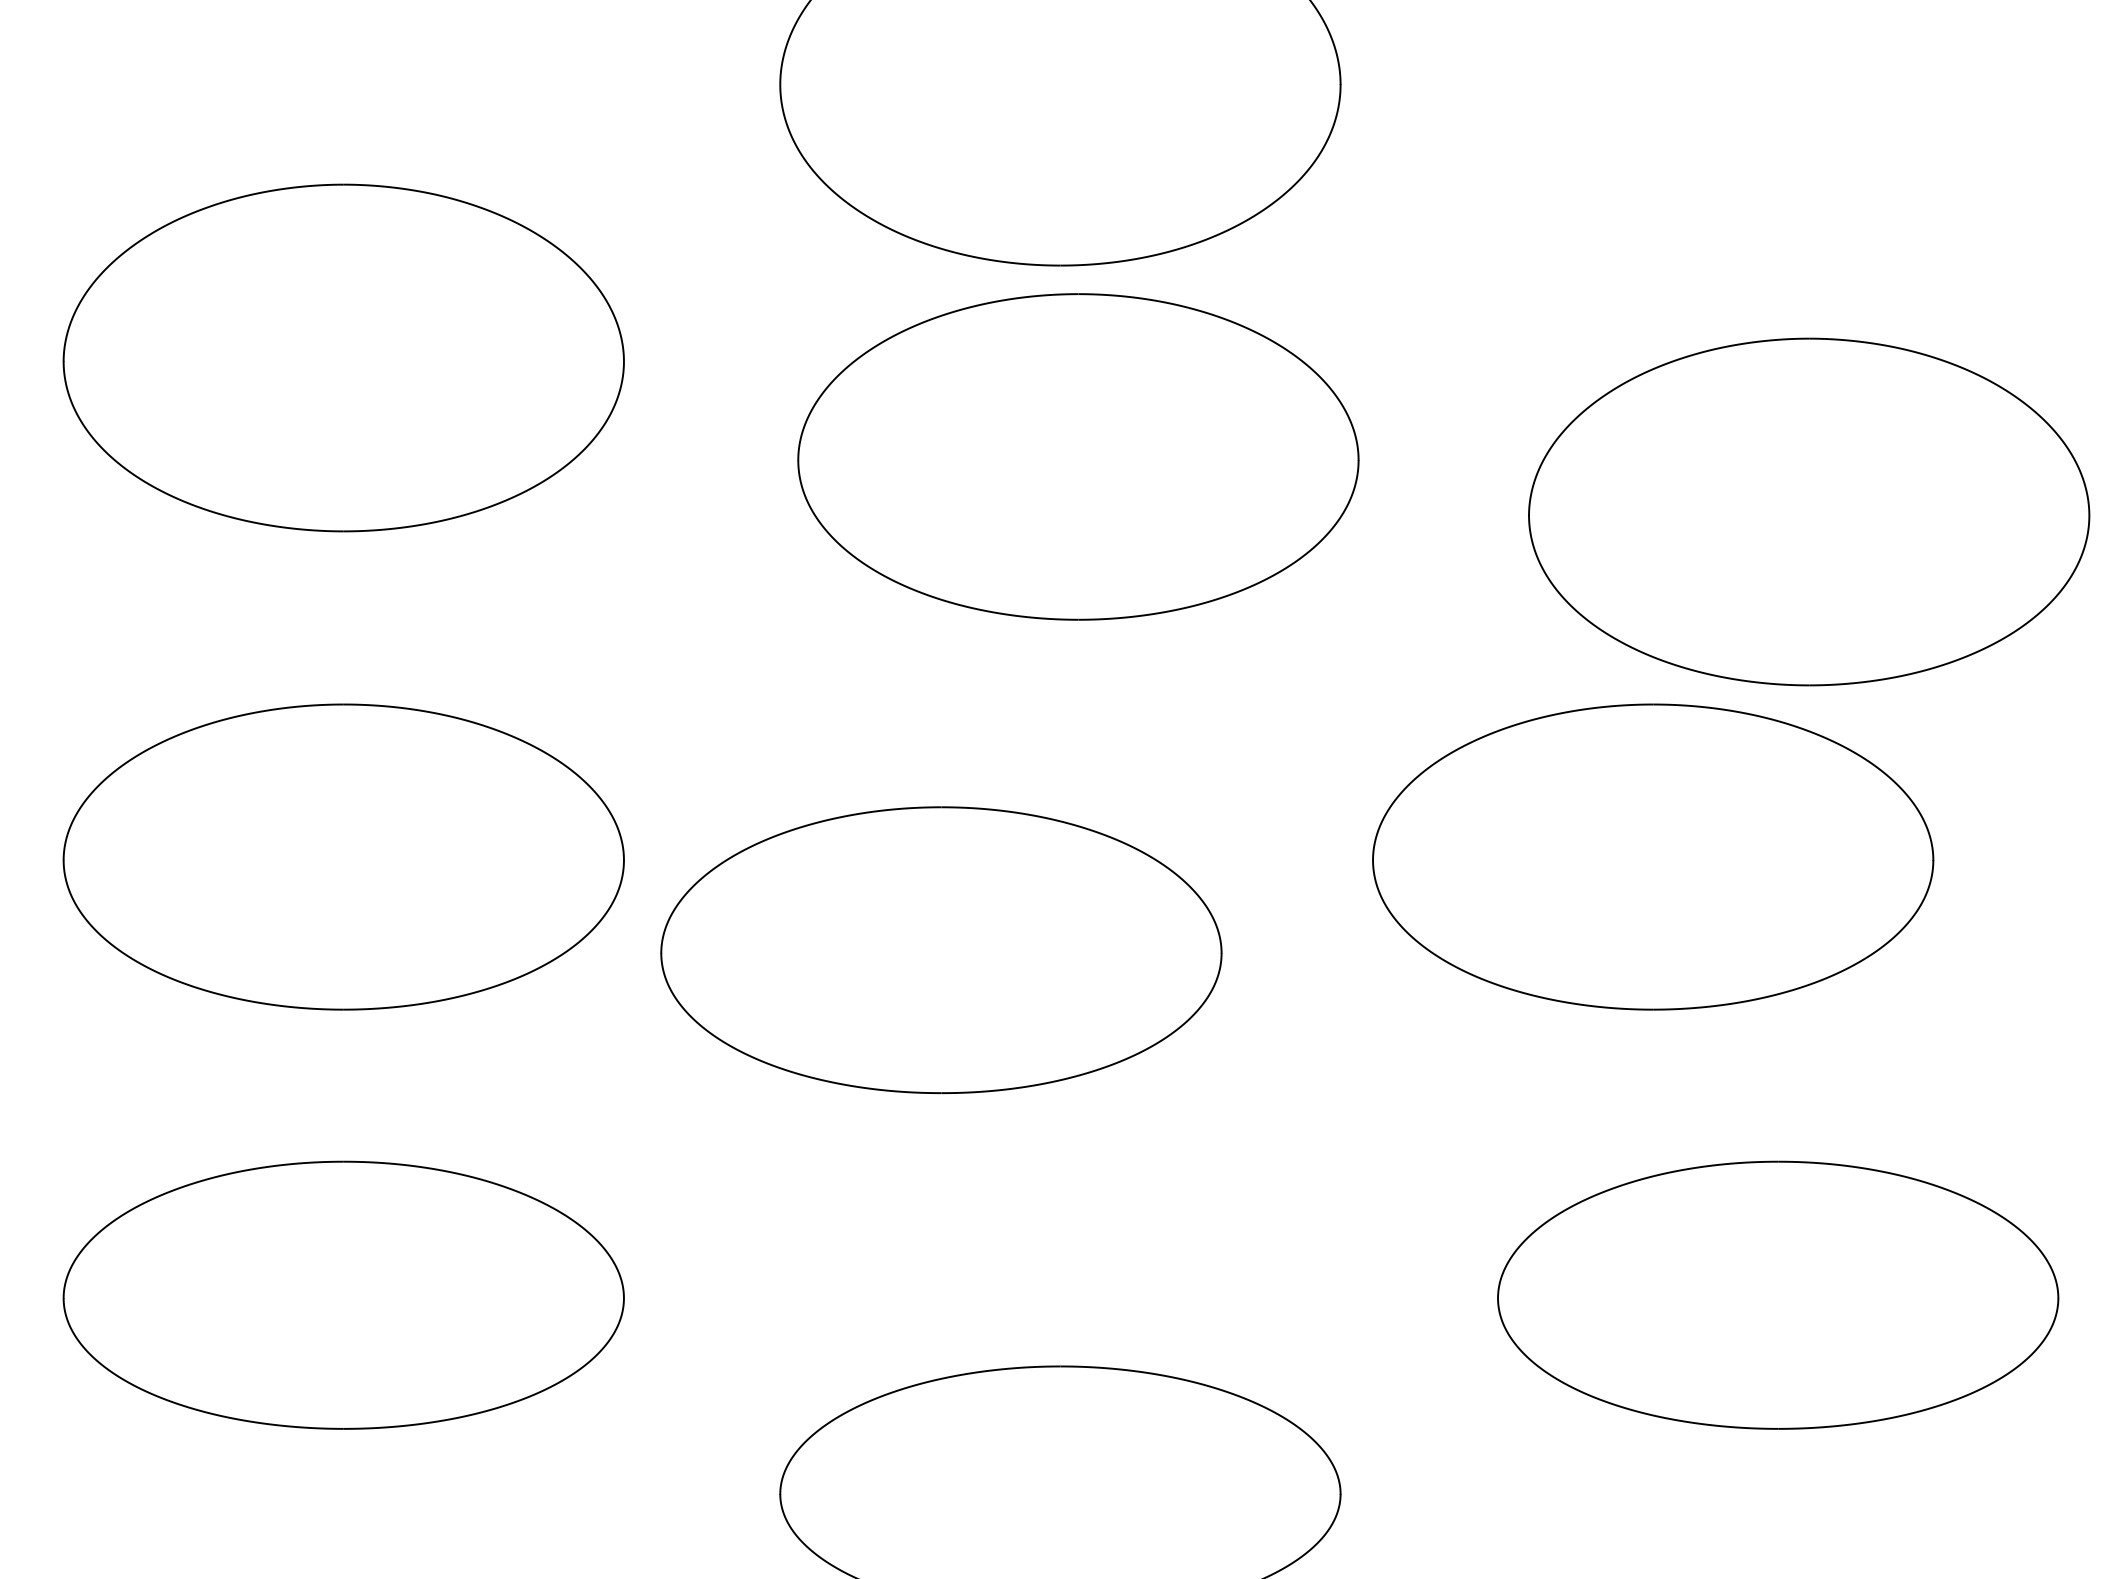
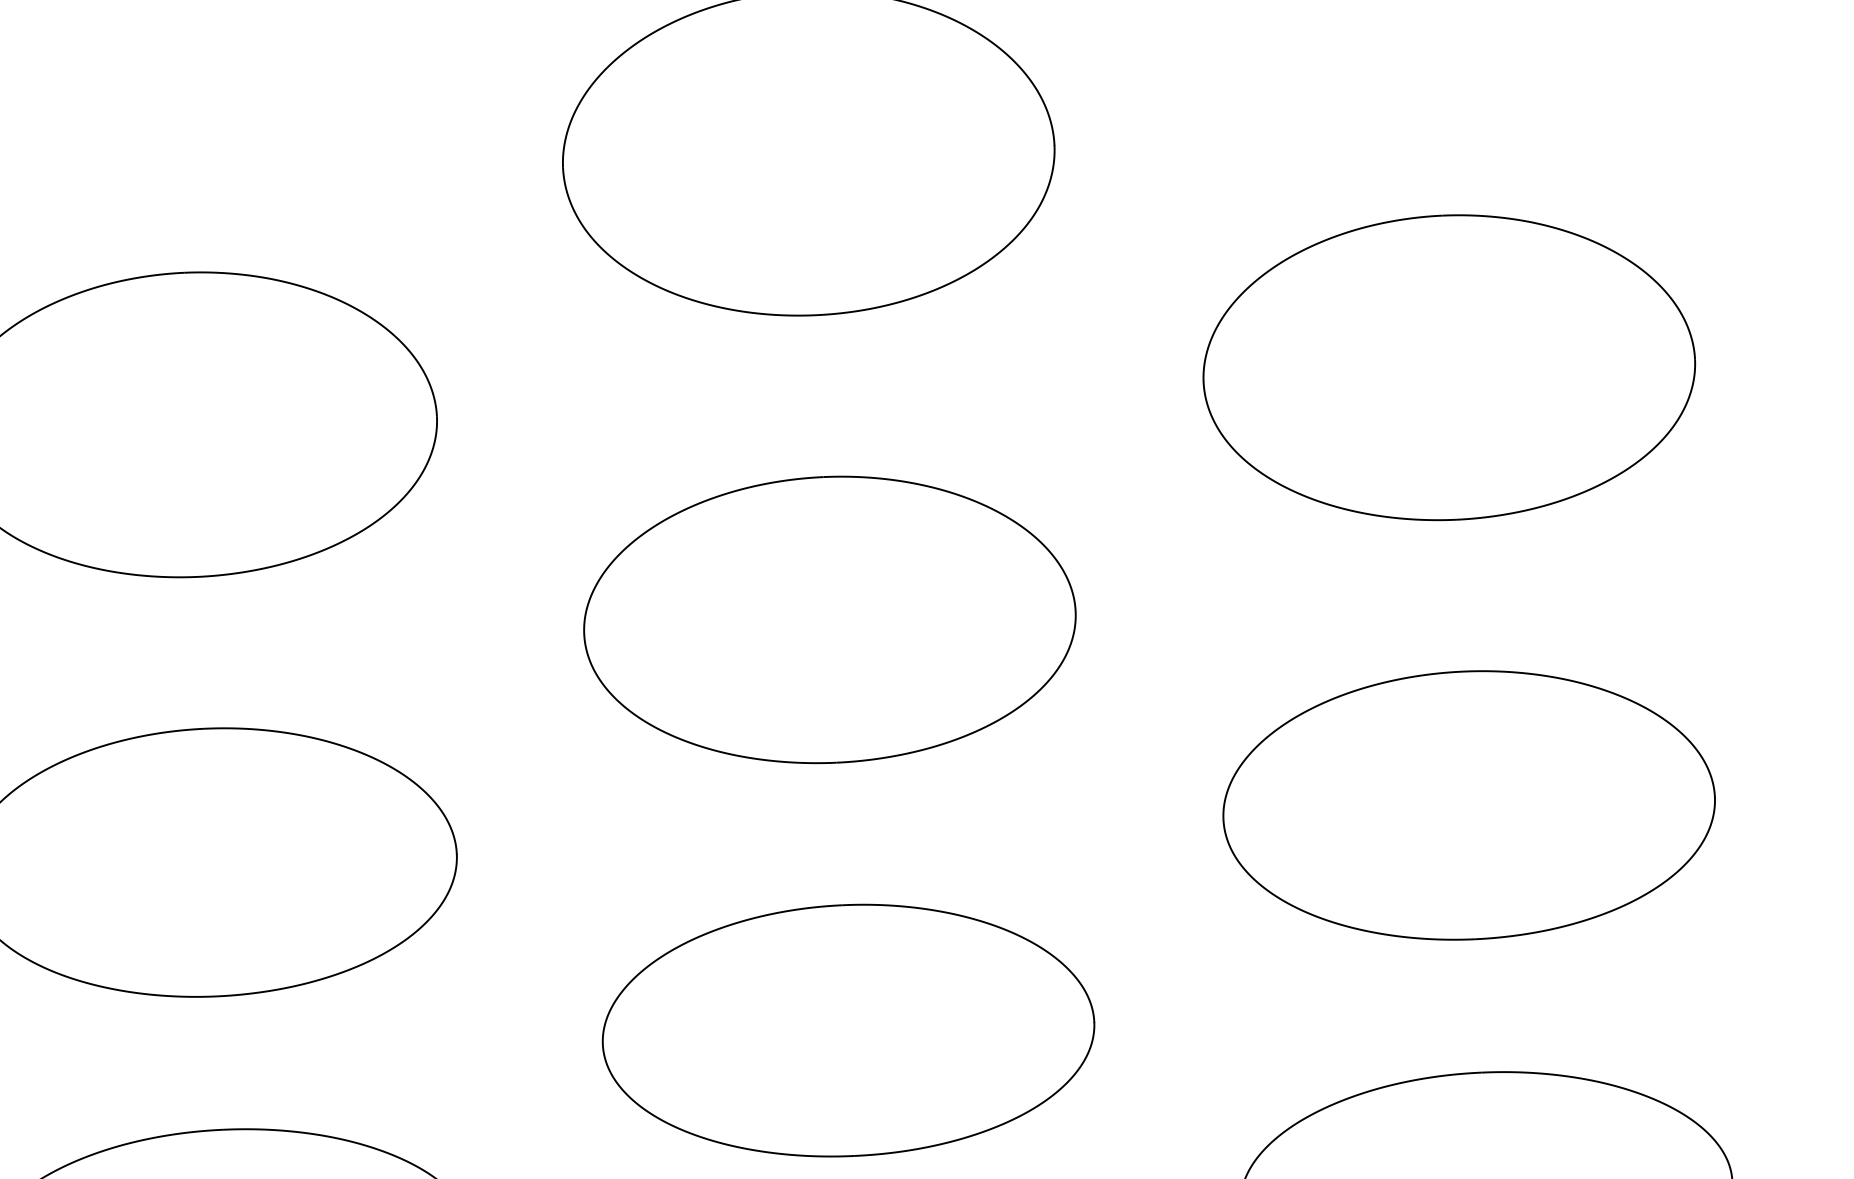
part: (1078, 456) -> (829, 619), moved
part: (1809, 511) -> (1449, 367), moved
part: (1653, 856) -> (1469, 804), moved
part: (941, 949) -> (848, 1029), moved

